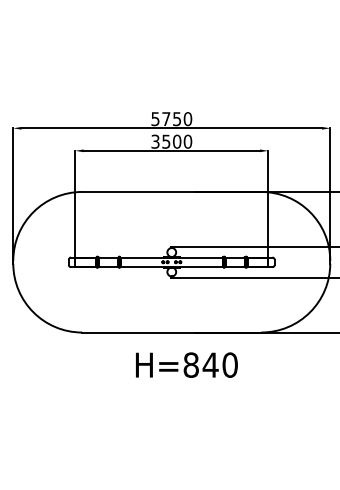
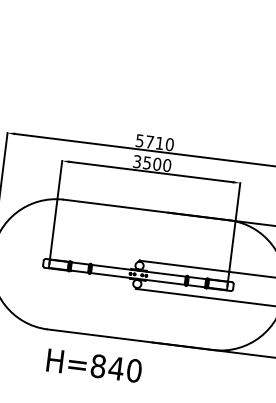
text: (177, 119) -> (160, 143), 5750 -> 5710
text: (186, 364) -> (94, 365), moved

